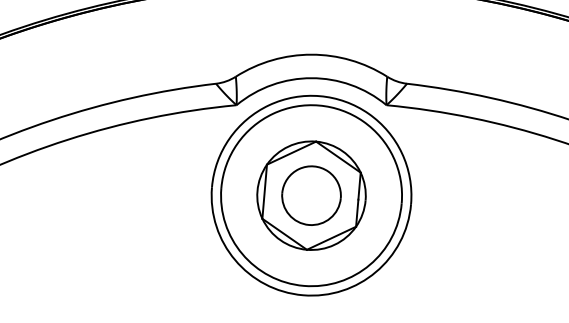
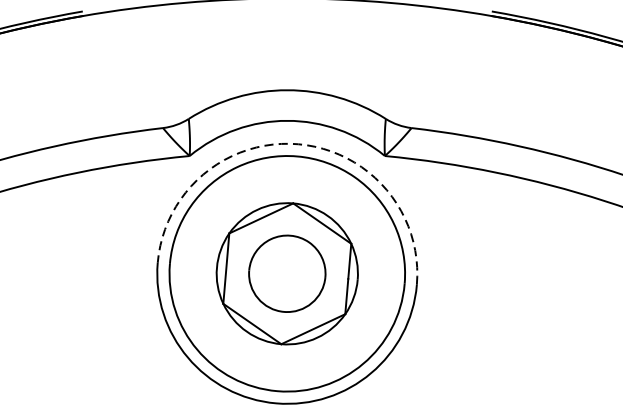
arc: (320, 96) -> (298, 144), solid -> dashed

